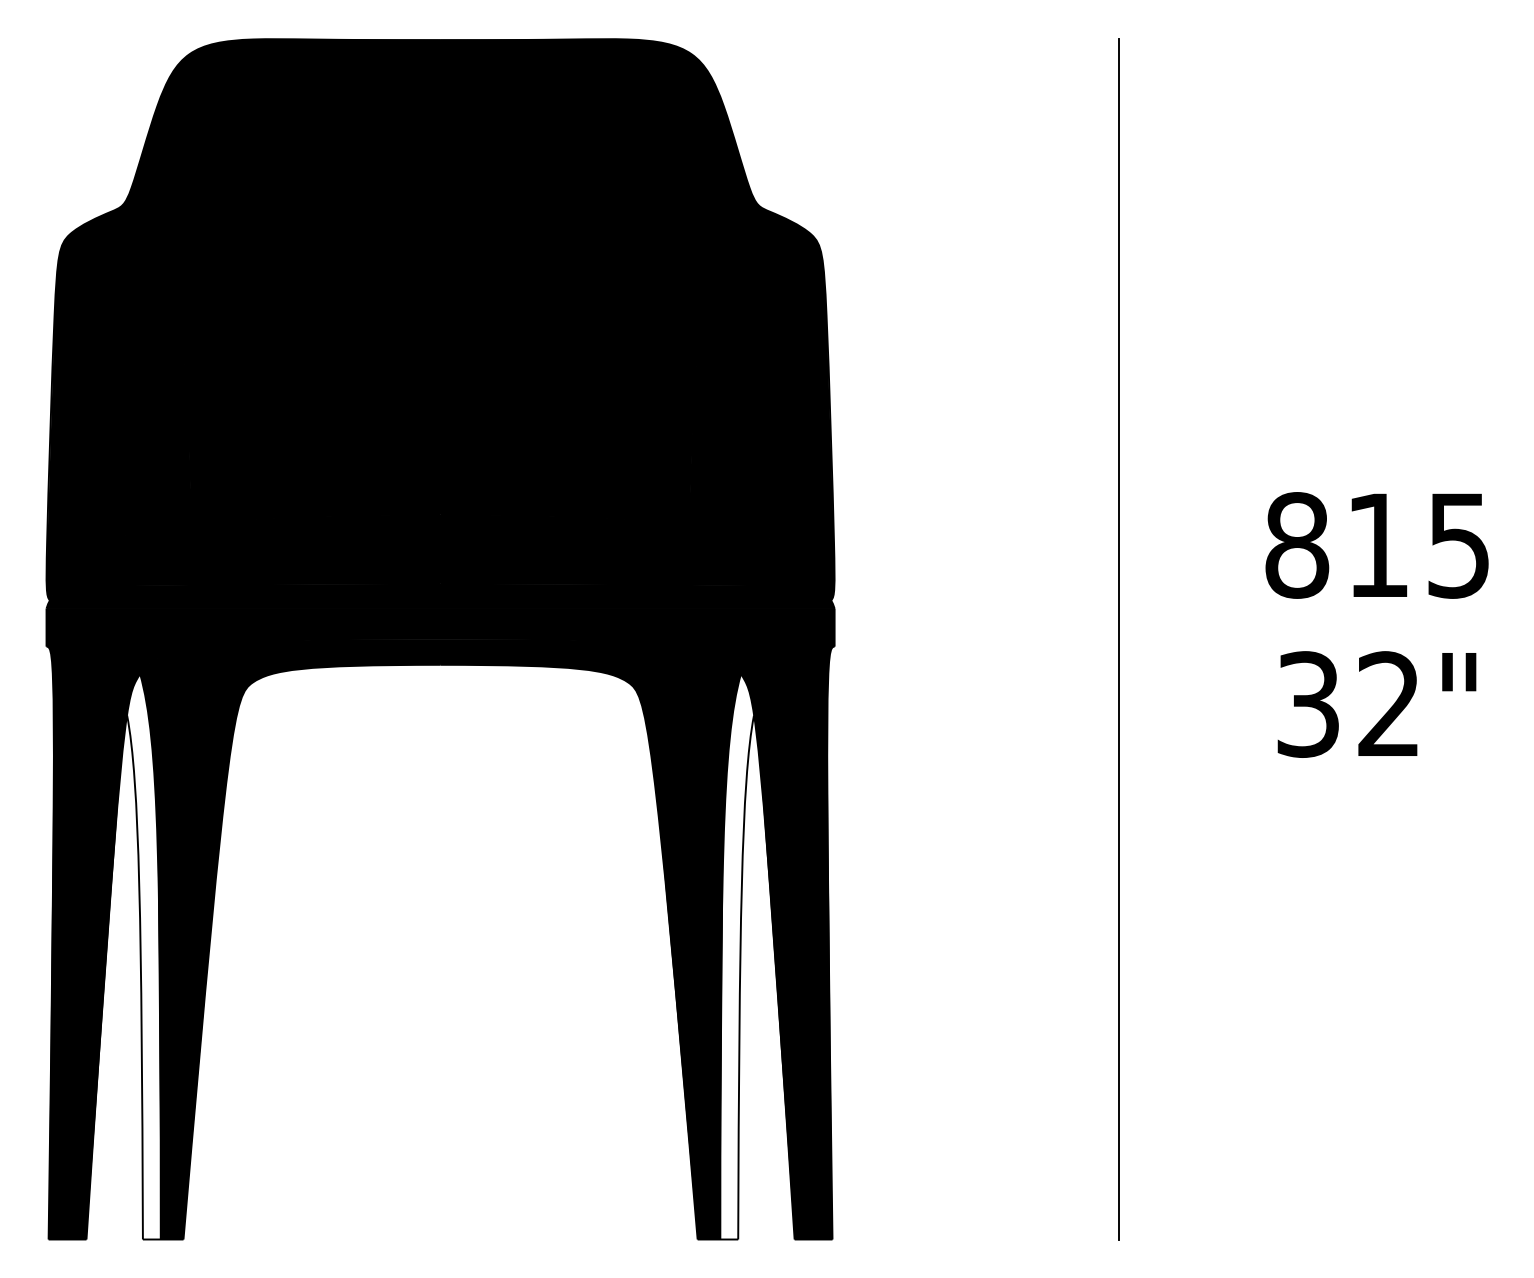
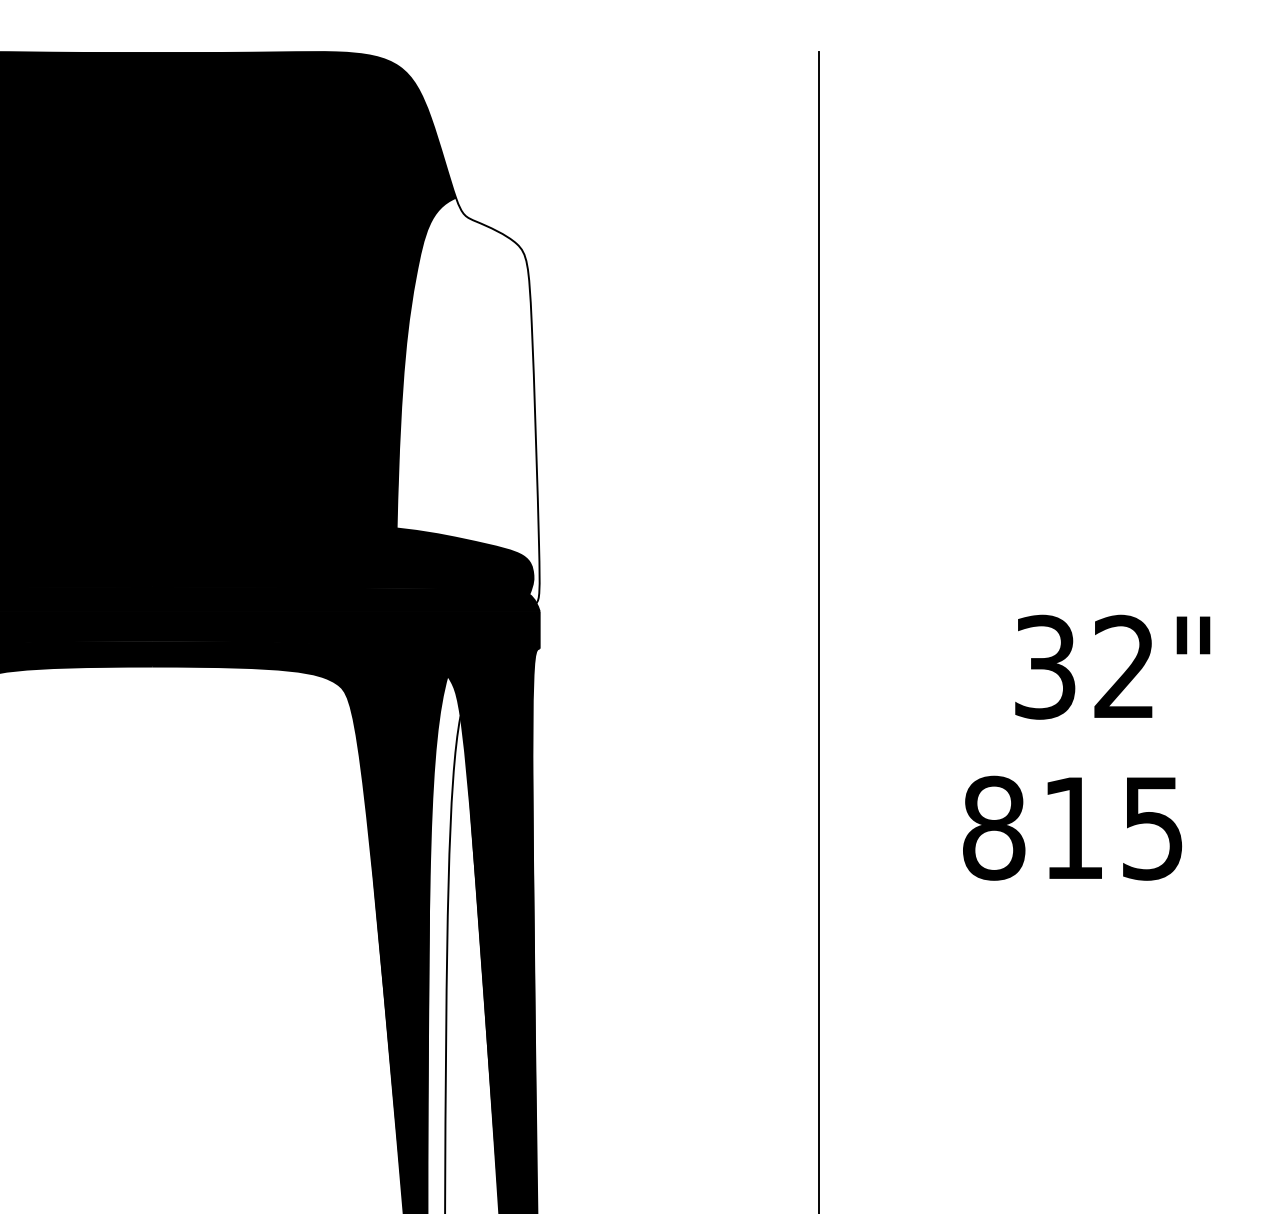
fill: (761, 393) -> (467, 400), removed
text: (1376, 545) -> (1071, 828), moved
text: (1376, 704) -> (1112, 667), moved

